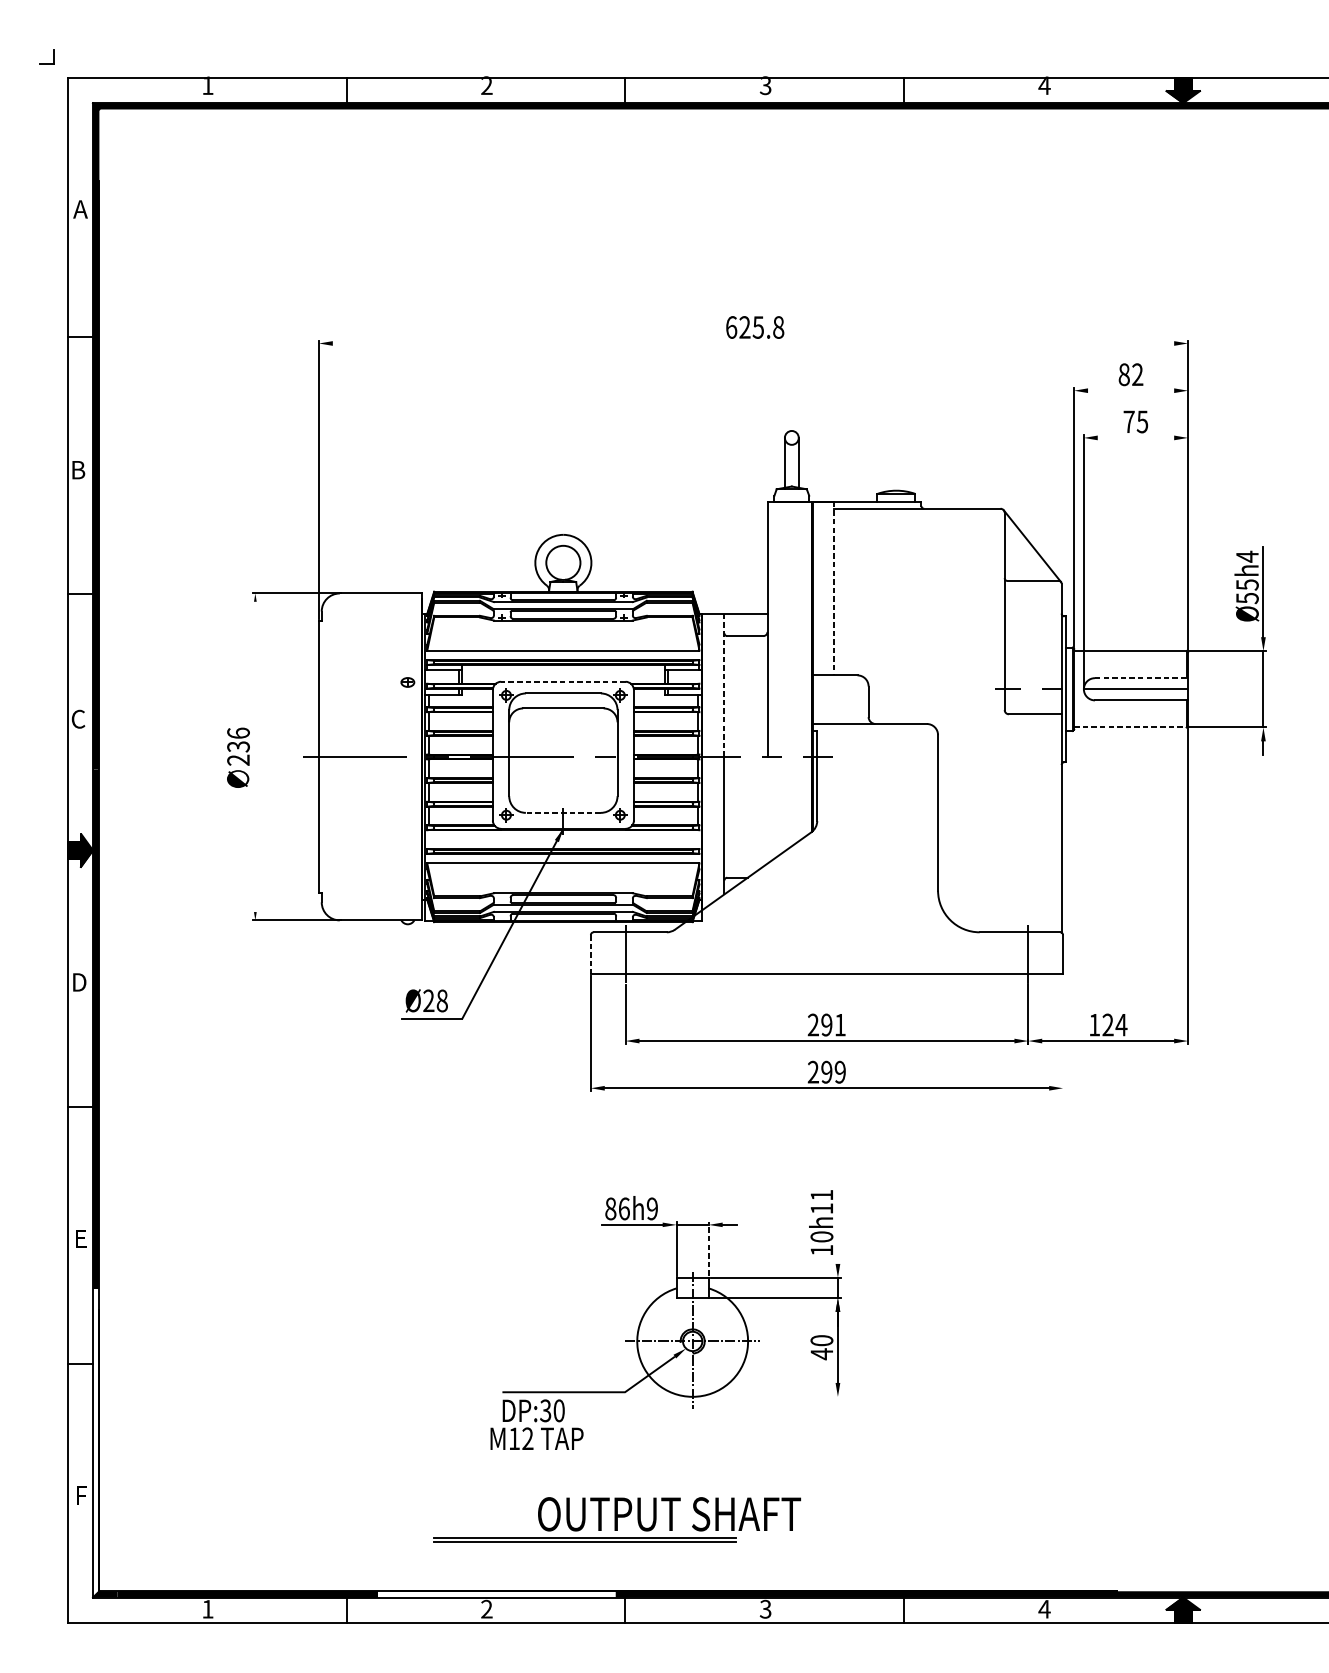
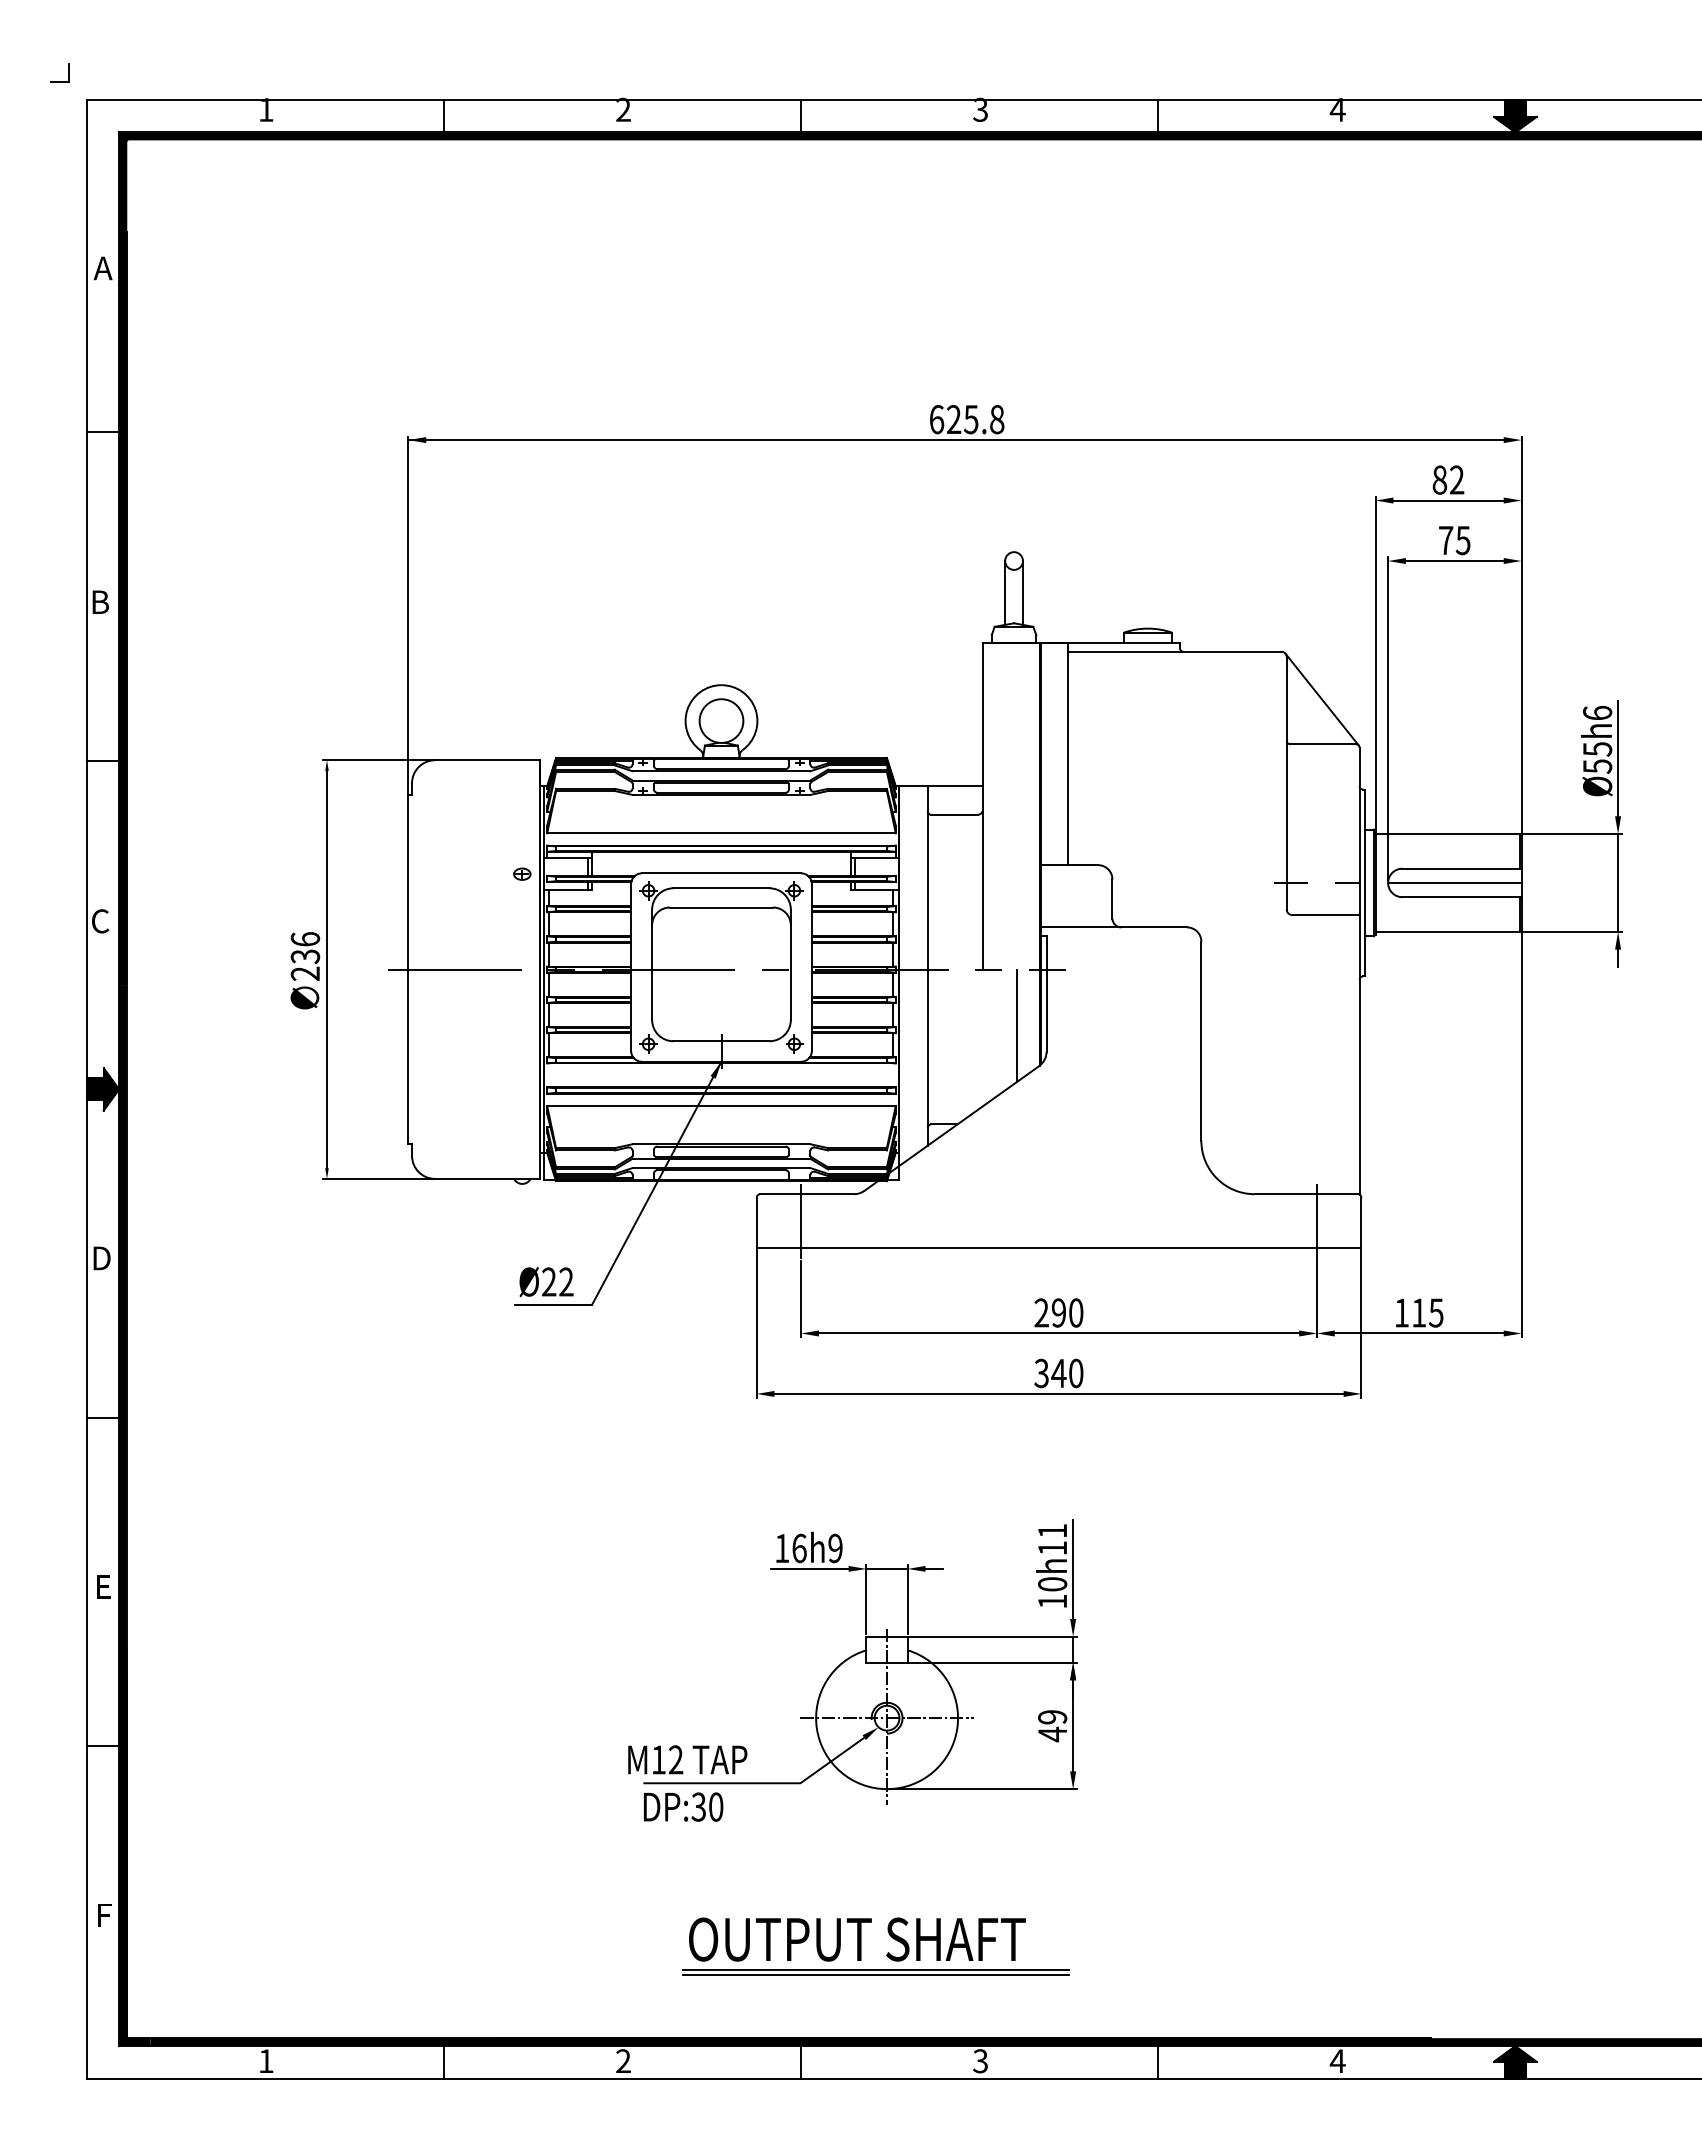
line: (746, 343) -> (955, 440), added
line: (1131, 390) -> (1448, 500), added
line: (1135, 438) -> (1454, 561), added
text: (1247, 556) -> (1597, 713), Ø55h4 -> Ø55h6
line: (833, 588) -> (1067, 754), dashed -> solid
line: (1141, 677) -> (1461, 868), dashed -> solid
line: (563, 681) -> (721, 873), dashed -> solid
line: (724, 685) -> (927, 877), dashed -> solid
line: (1131, 727) -> (1448, 931), dashed -> solid
line: (255, 756) -> (327, 969), added
line: (793, 800) -> (1016, 1025), added
line: (563, 813) -> (721, 1041), dashed -> solid
line: (590, 954) -> (756, 1222), dashed -> solid
text: (442, 1000) -> (566, 1281), Ø28 -> Ø22
text: (840, 1024) -> (1076, 1312), 291 -> 290
text: (1115, 1024) -> (1428, 1312), 124 -> 115
line: (1063, 1033) -> (1361, 1323), added
text: (826, 1072) -> (1058, 1373), 299 -> 340
text: (611, 1208) -> (782, 1548), 86h9 -> 16h9
line: (838, 1225) -> (1073, 1569), added
line: (708, 1248) -> (907, 1599), dashed -> solid
text: (821, 1340) -> (1052, 1717), 40 -> 49
line: (767, 1397) -> (982, 1789), added
text: (536, 1438) -> (687, 1759), moved
fill: (96, 1443) -> (123, 1848), added
part: (584, 1540) -> (875, 1972), moved
fill: (497, 1594) -> (636, 2042), added

